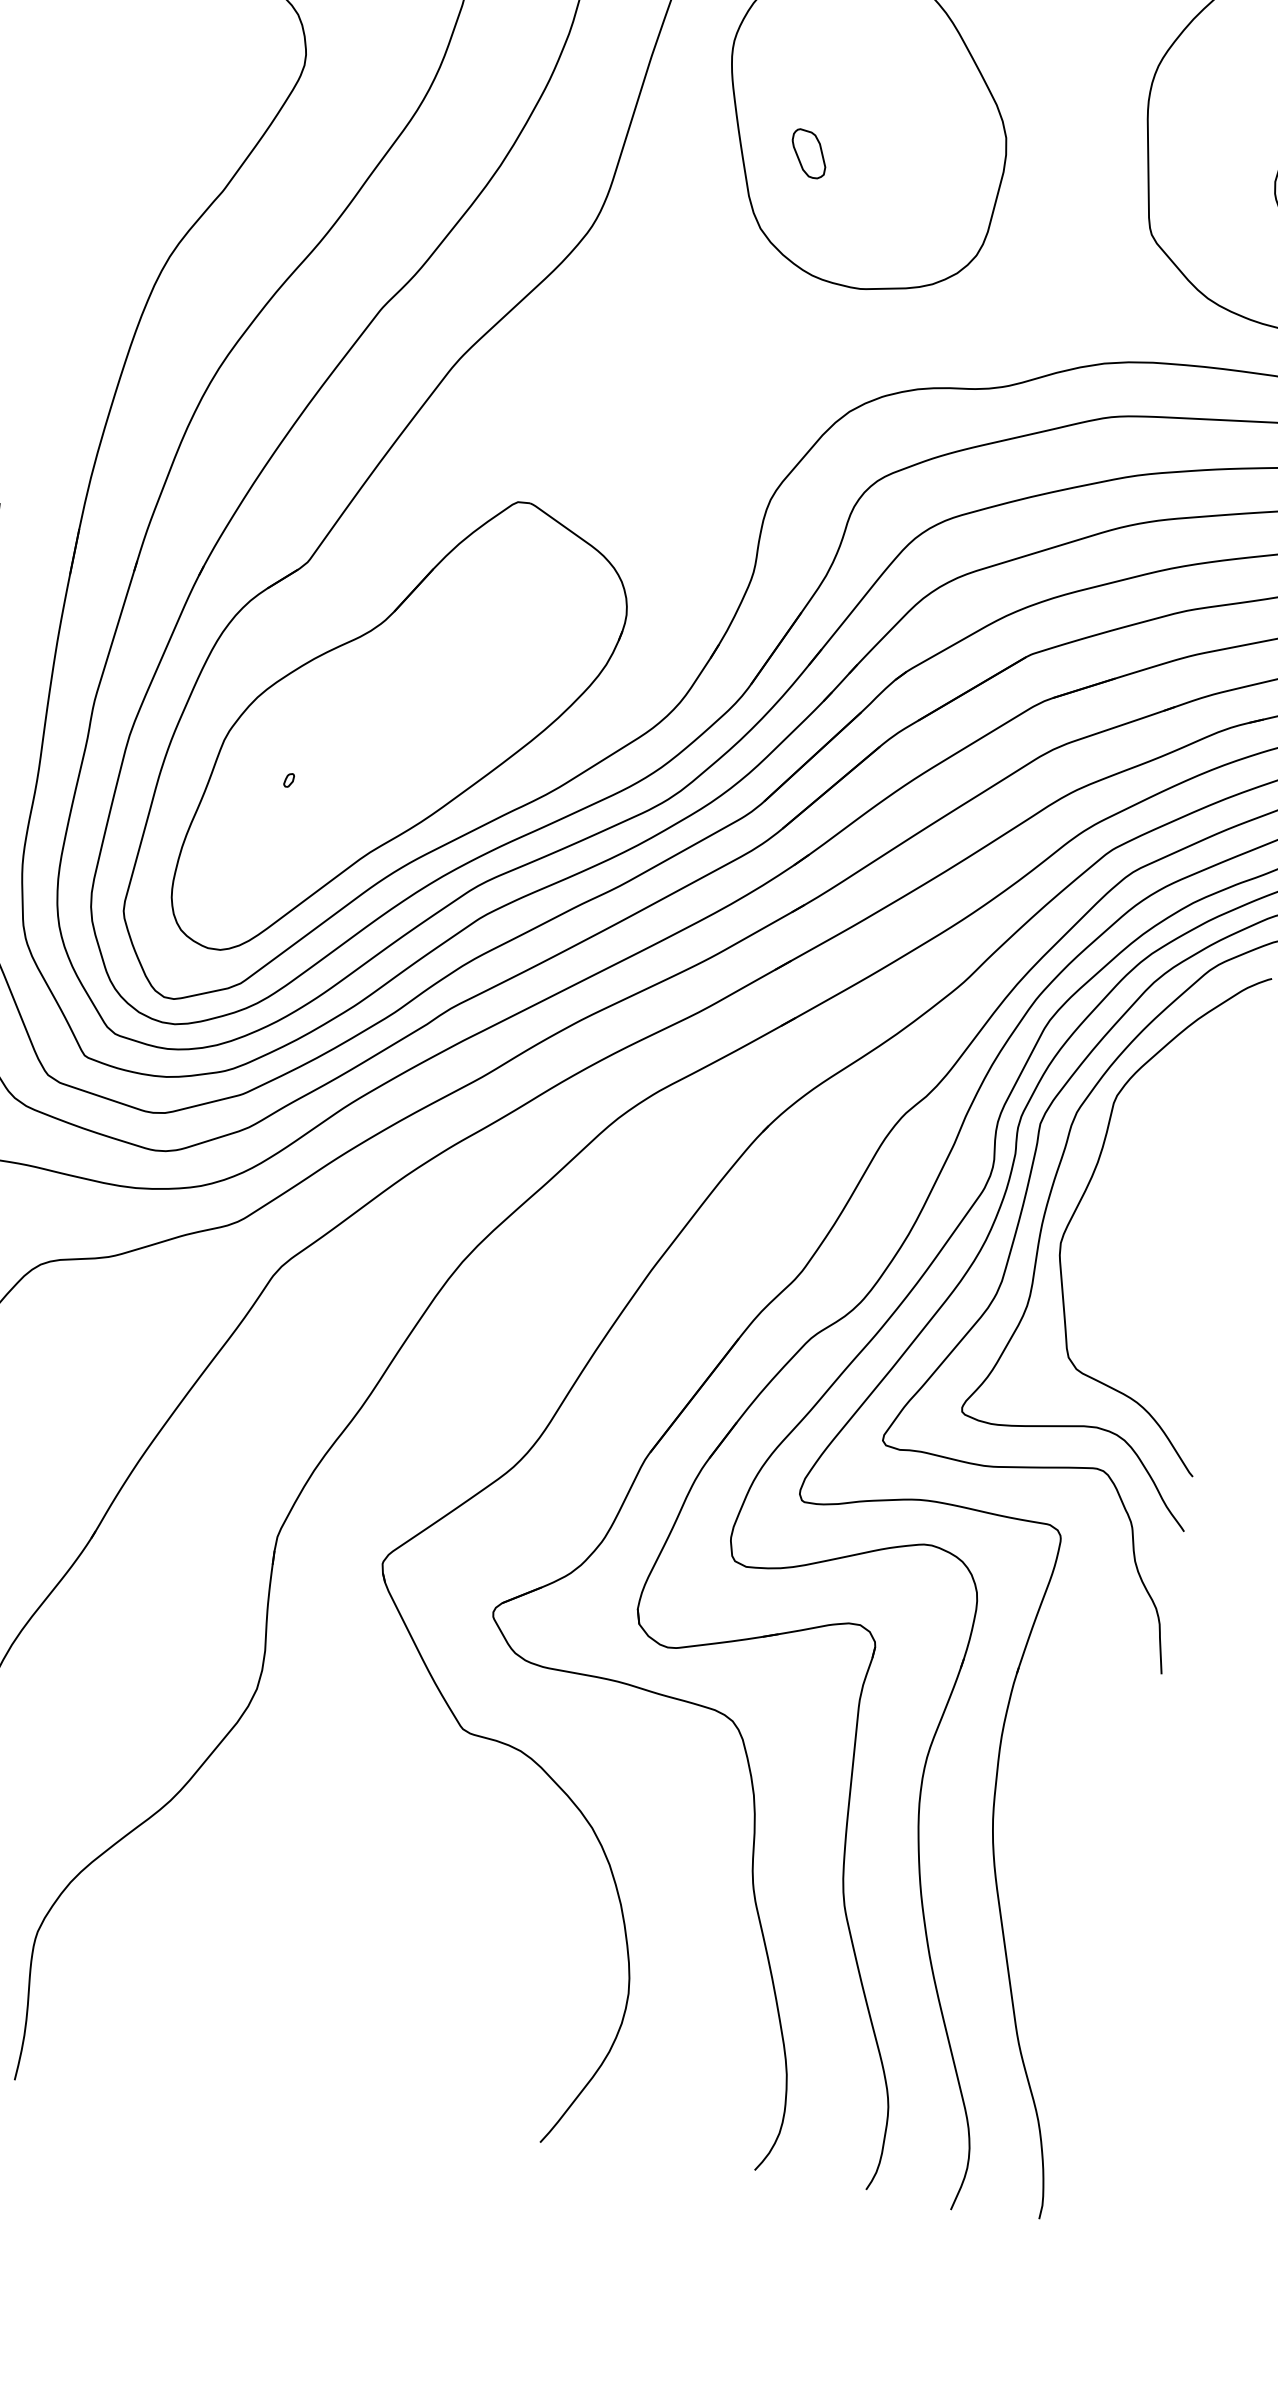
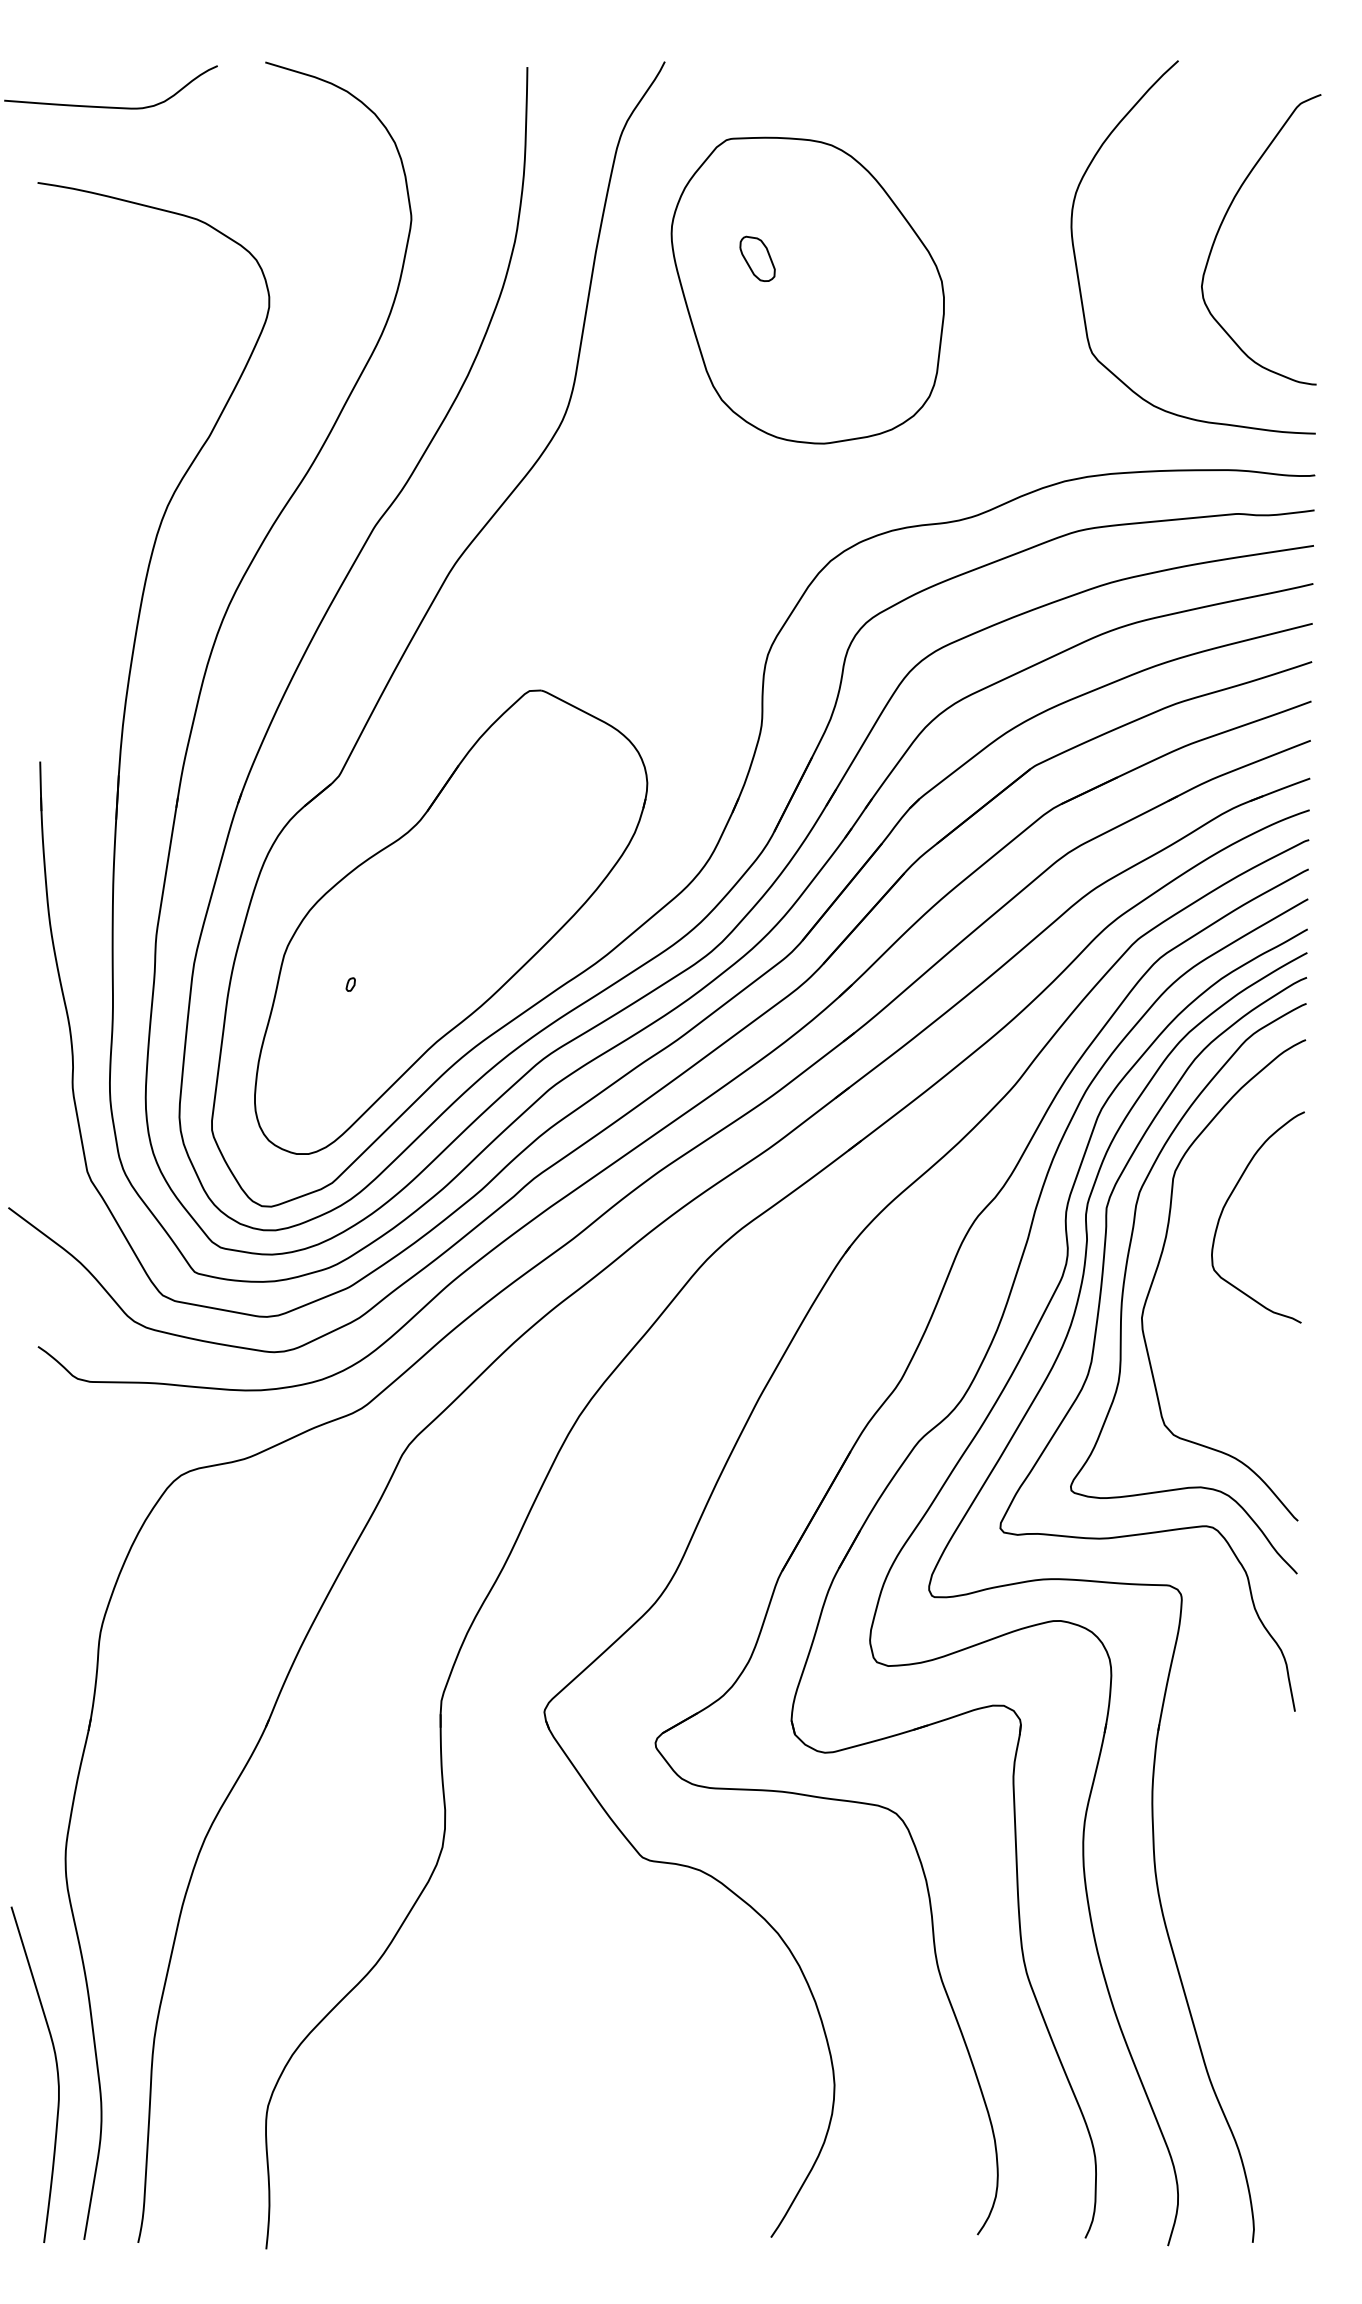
part: (808, 153) -> (757, 258), moved
curve: (1166, 1135) -> (1227, 1202), added

